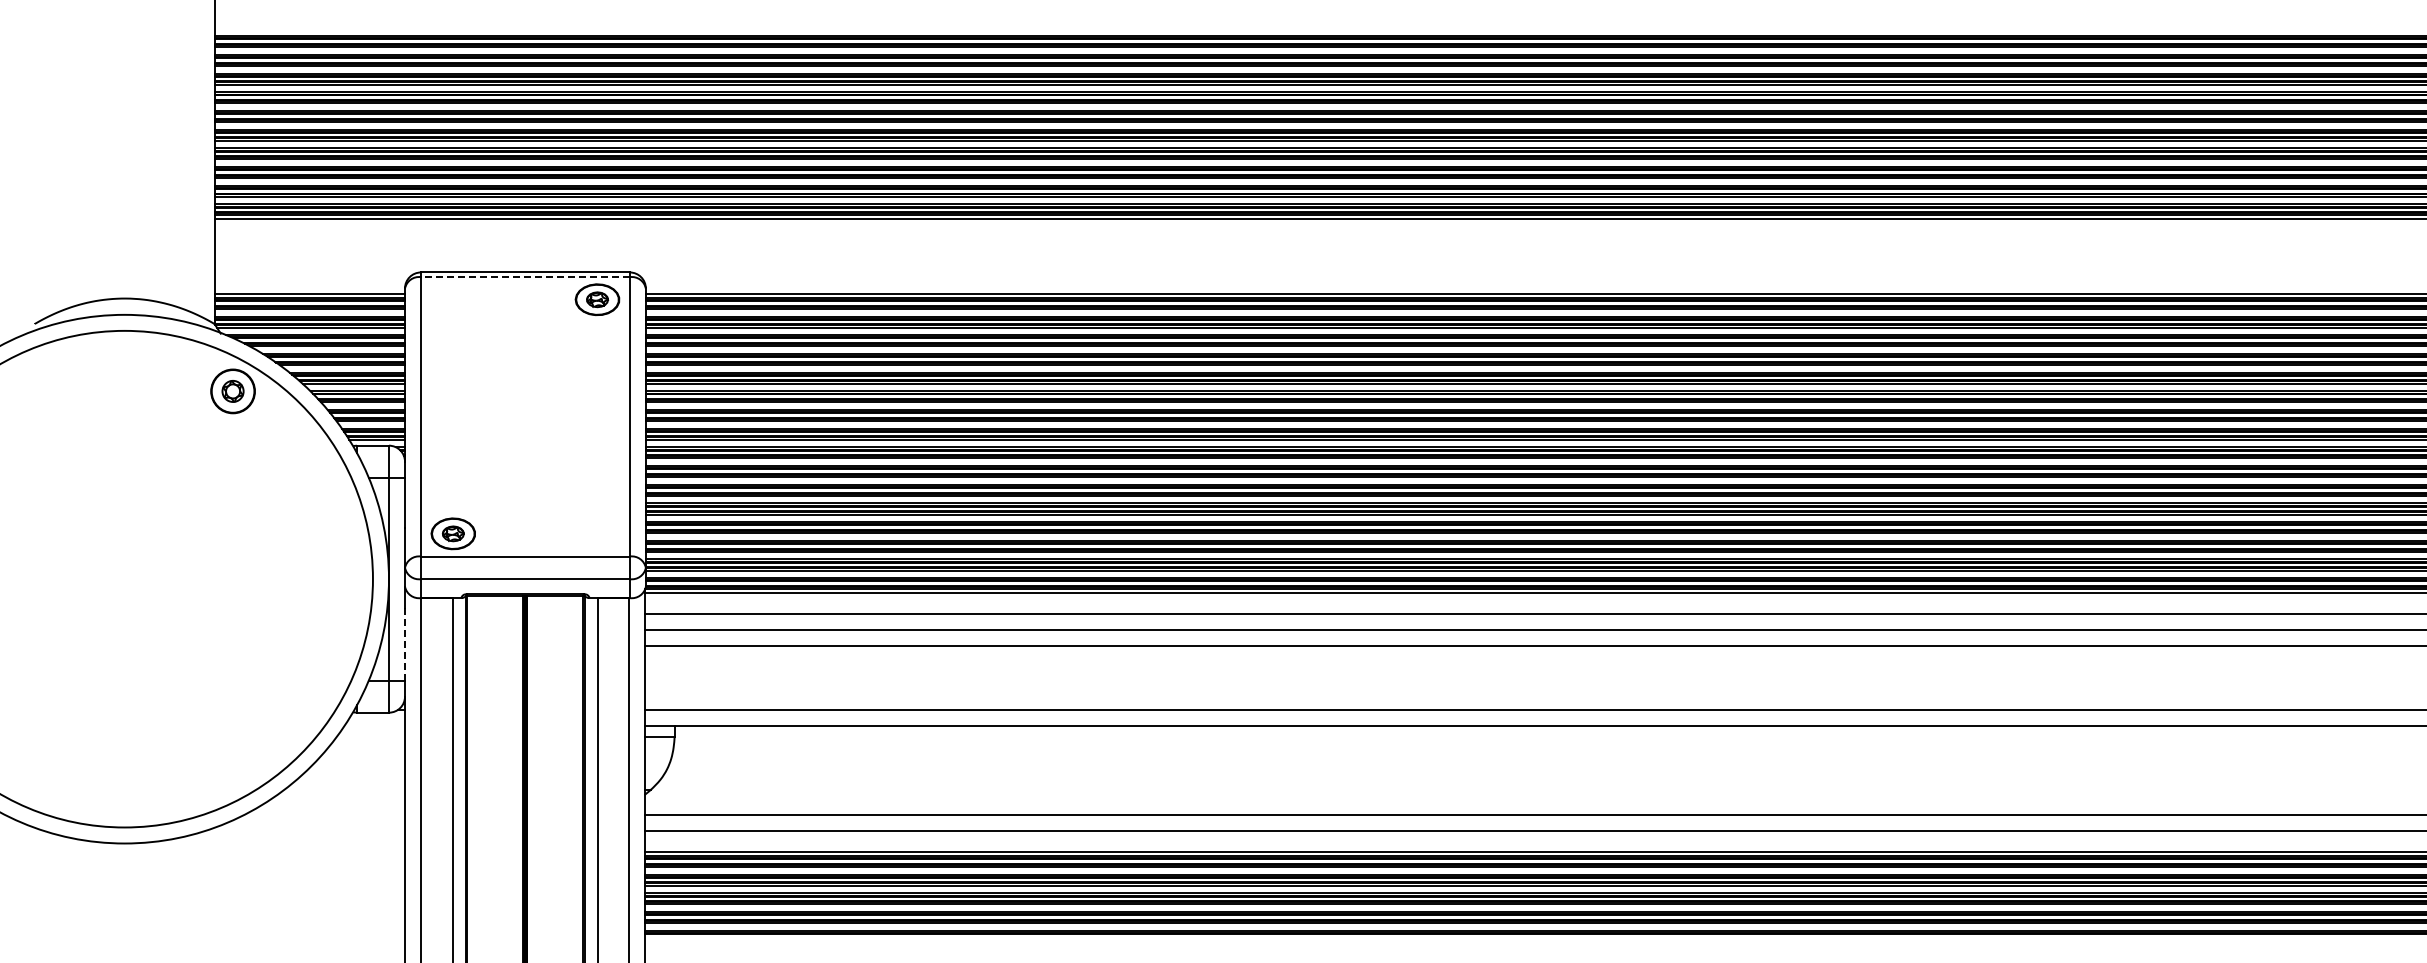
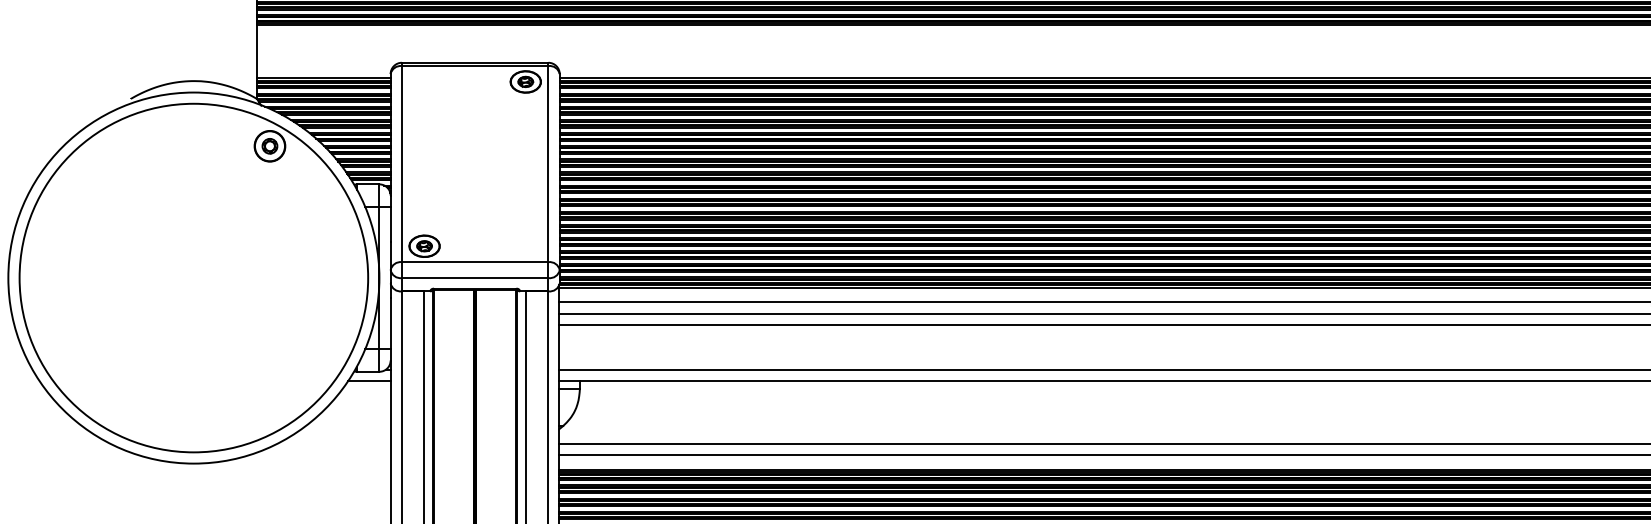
line: (524, 277) -> (474, 66), dashed -> solid
line: (405, 644) -> (391, 323), dashed -> solid
line: (374, 726) -> (369, 381), added

